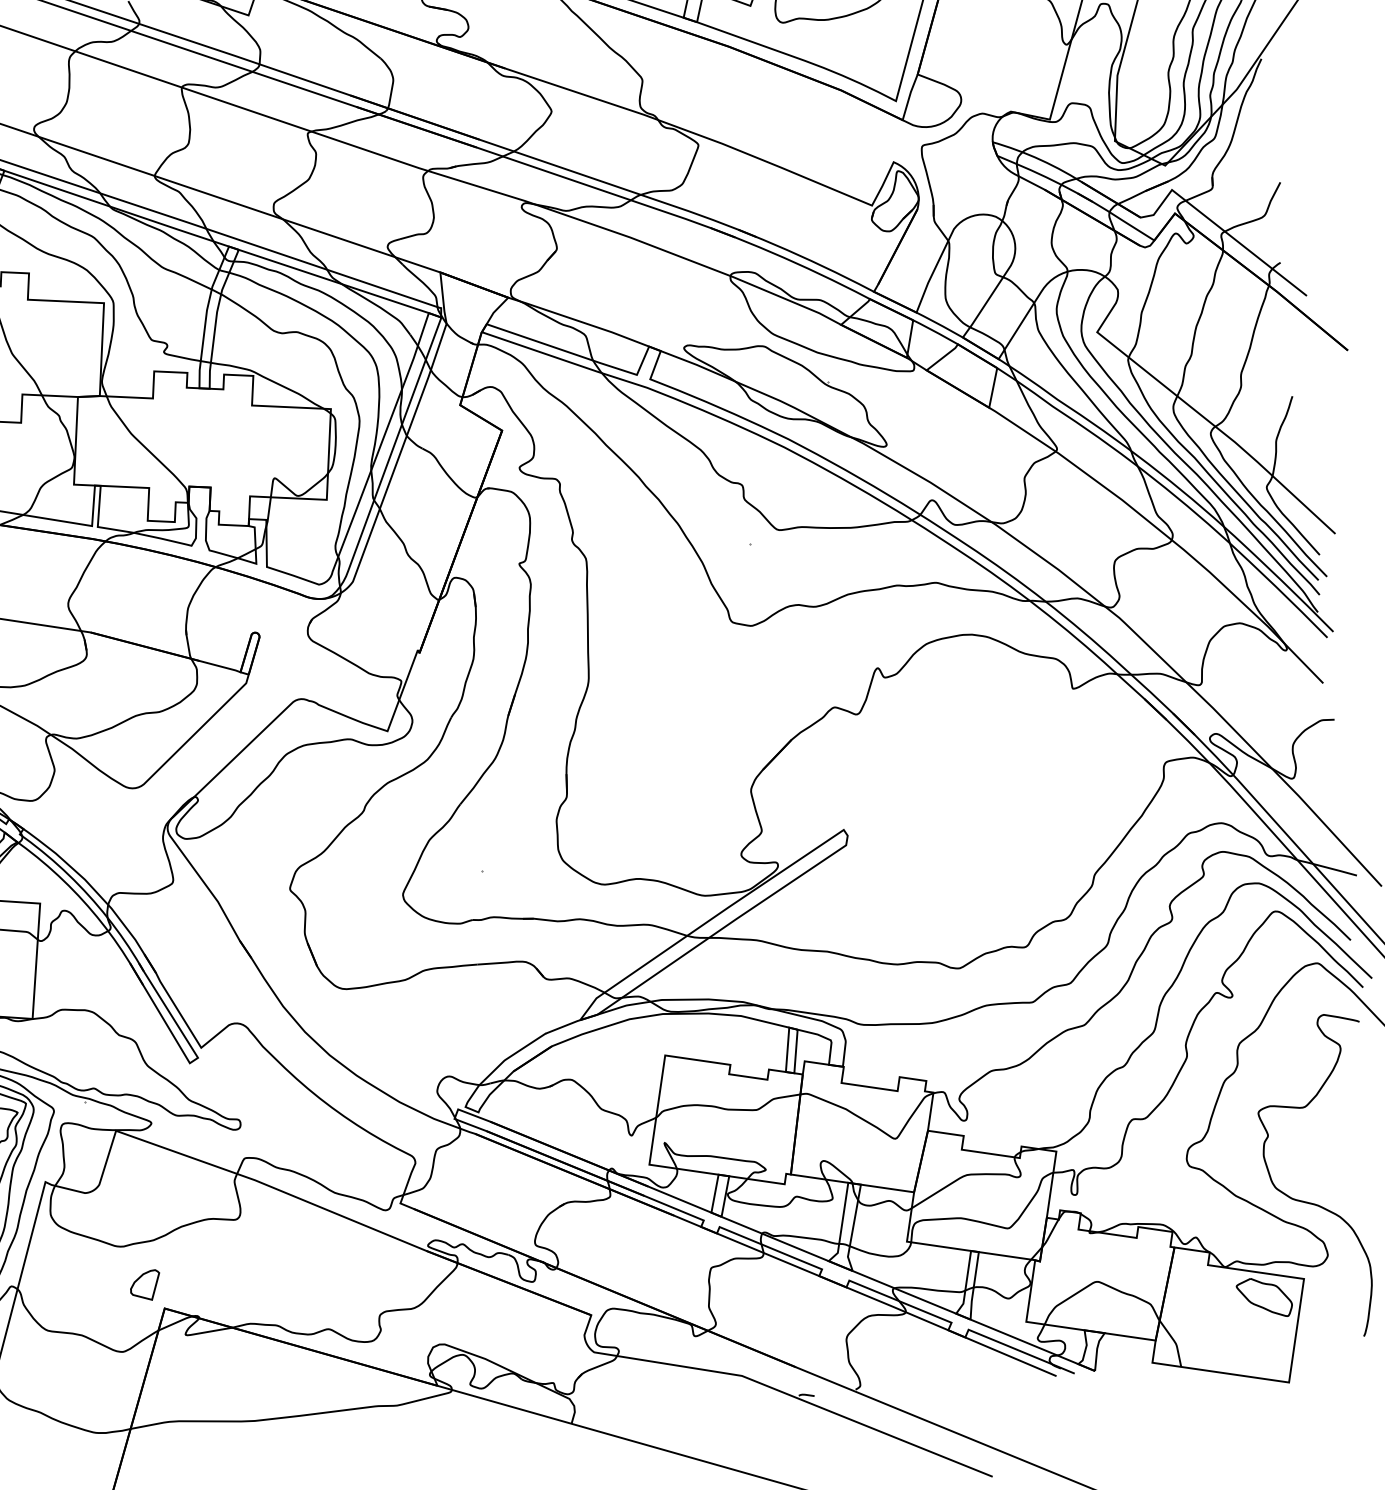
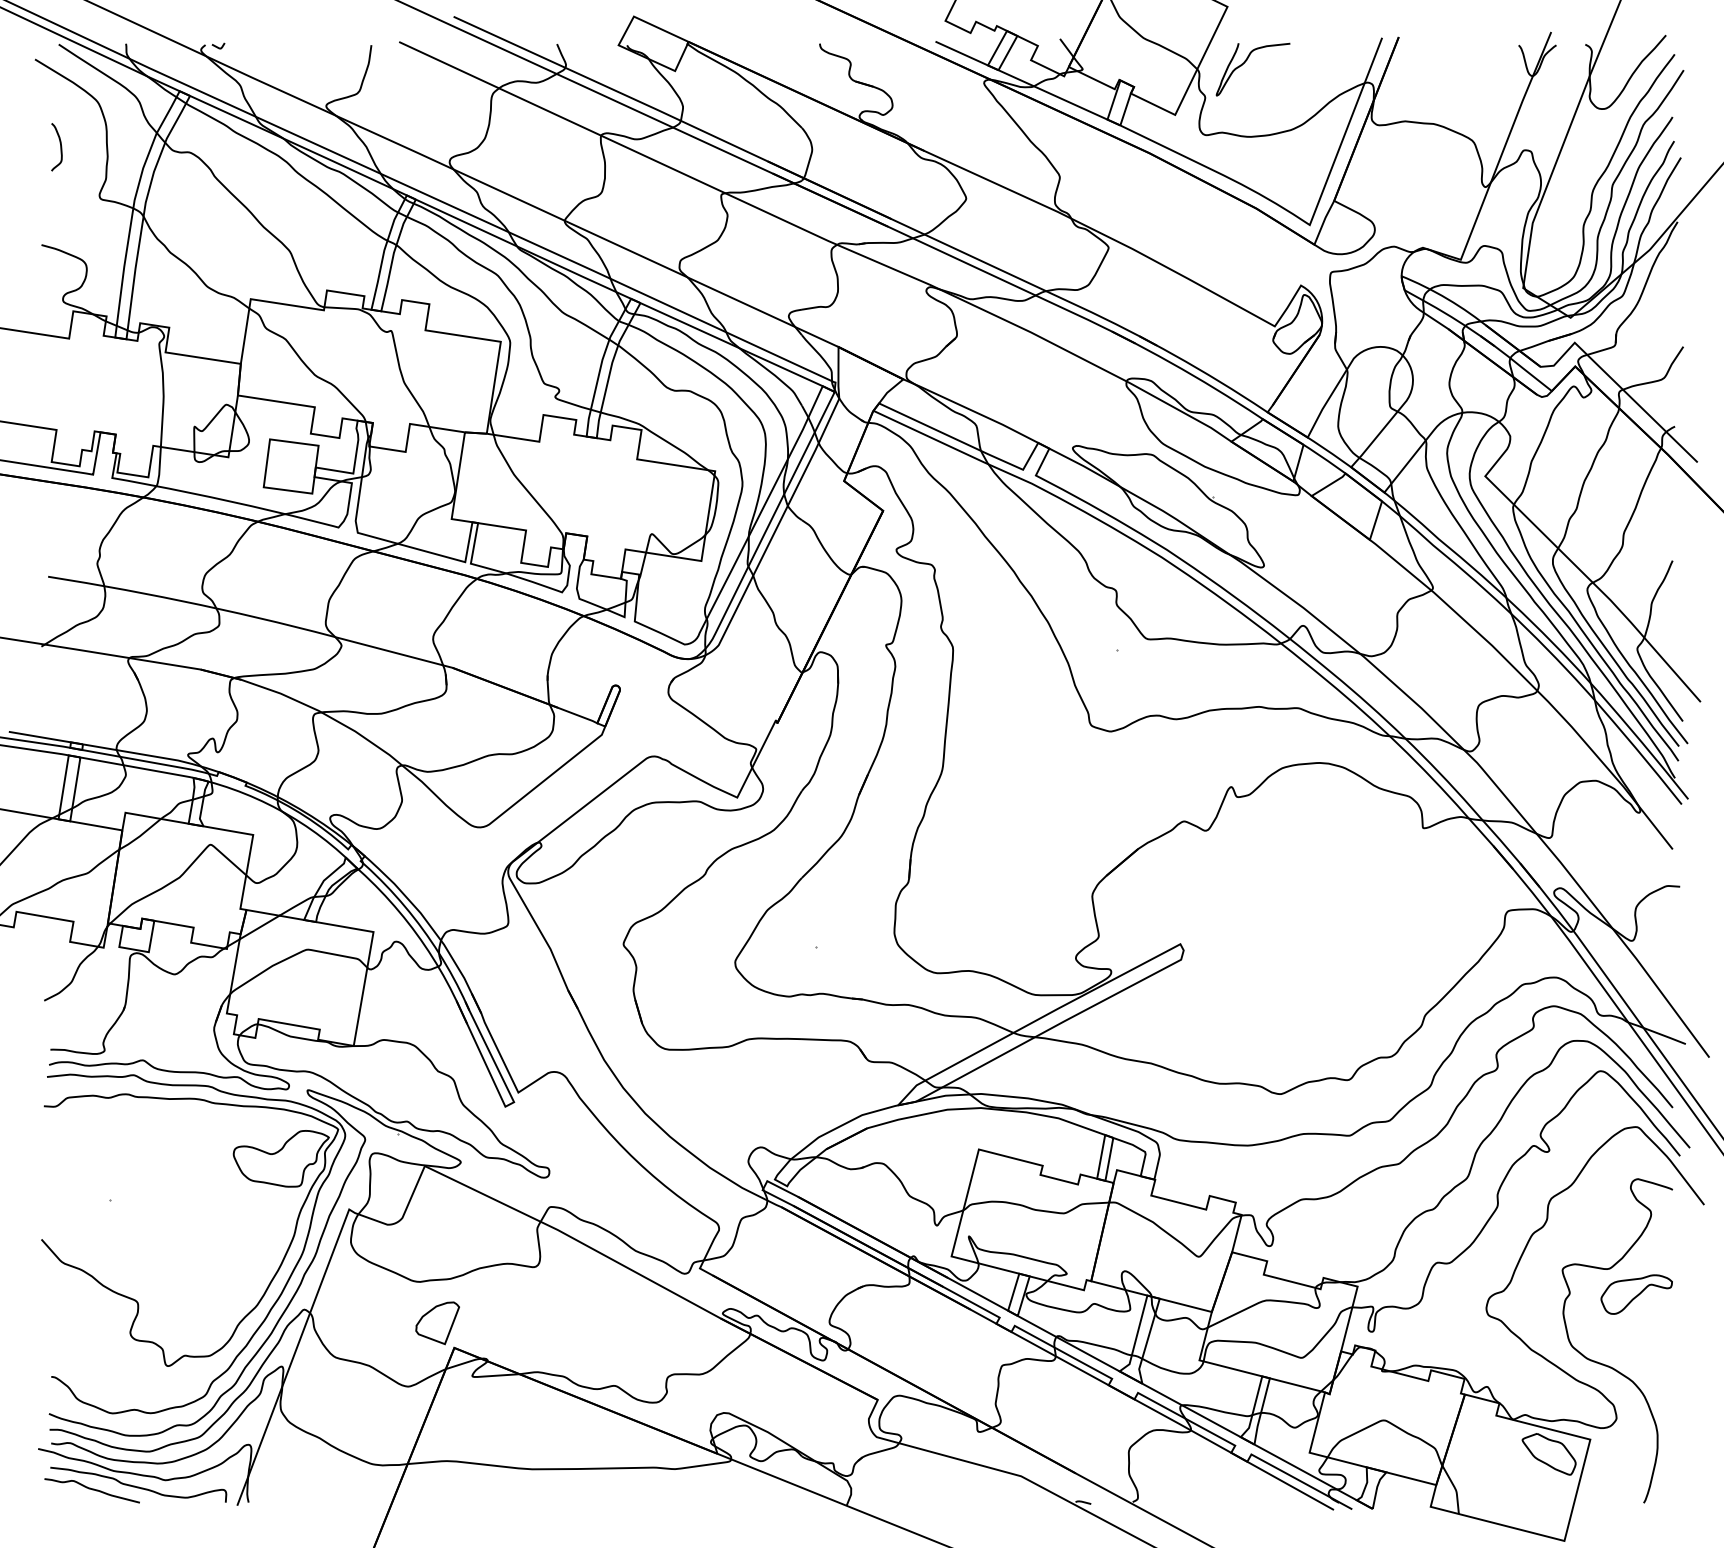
part: (1334, 1129) -> (1636, 1294), added
part: (145, 1286) -> (437, 1323), size x1.43

